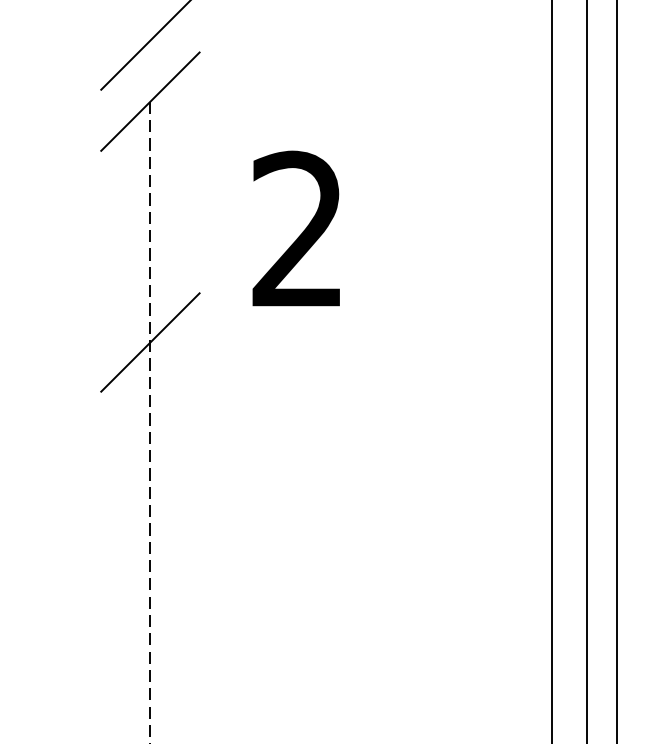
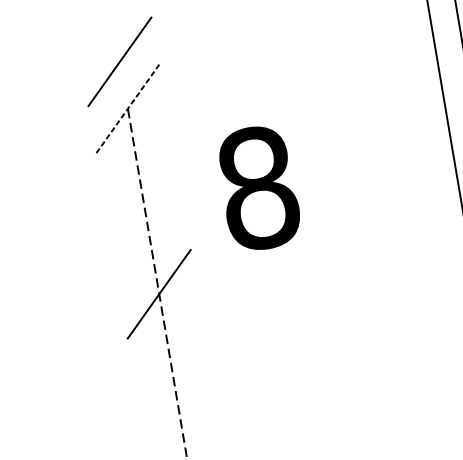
line: (150, 101) -> (127, 108), solid -> dashed
text: (298, 229) -> (258, 187), 2 -> 8

